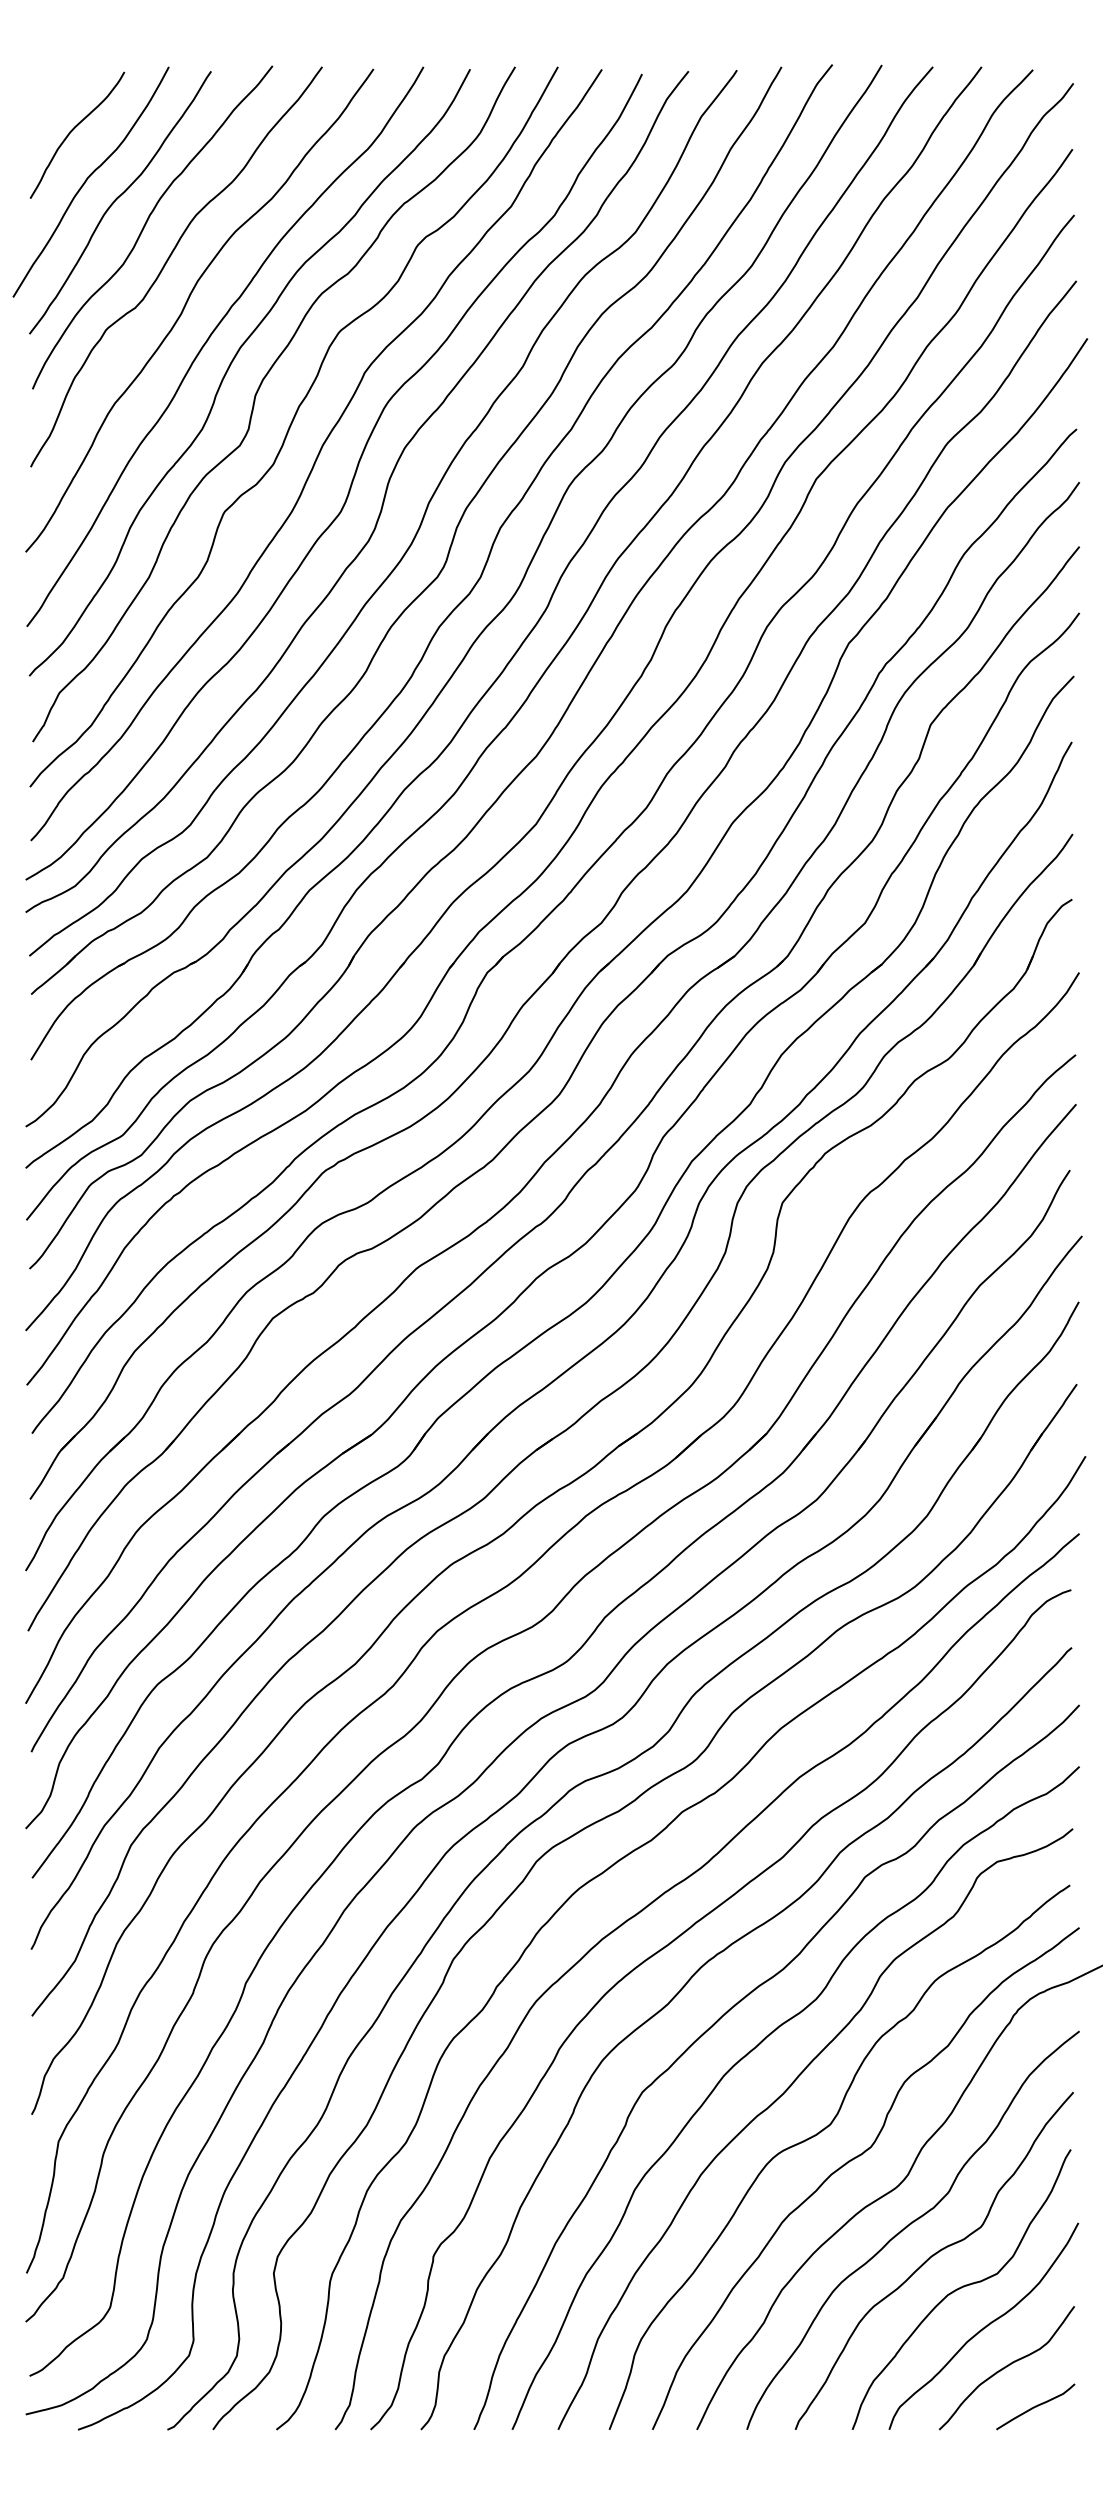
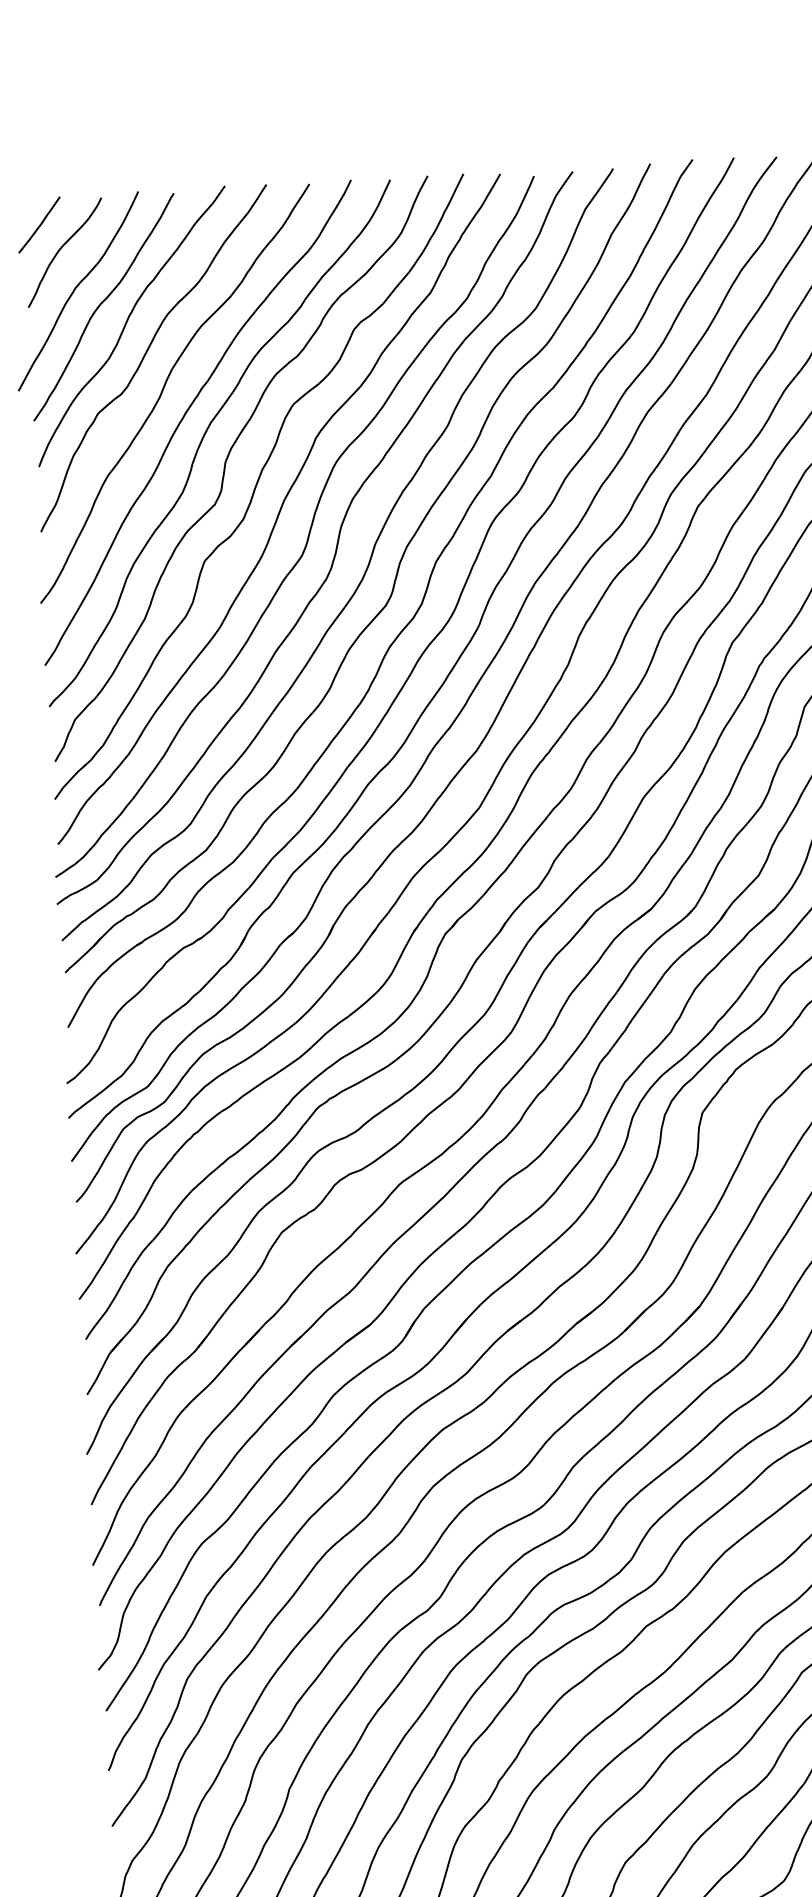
curve: (48, 100) -> (39, 225), added

